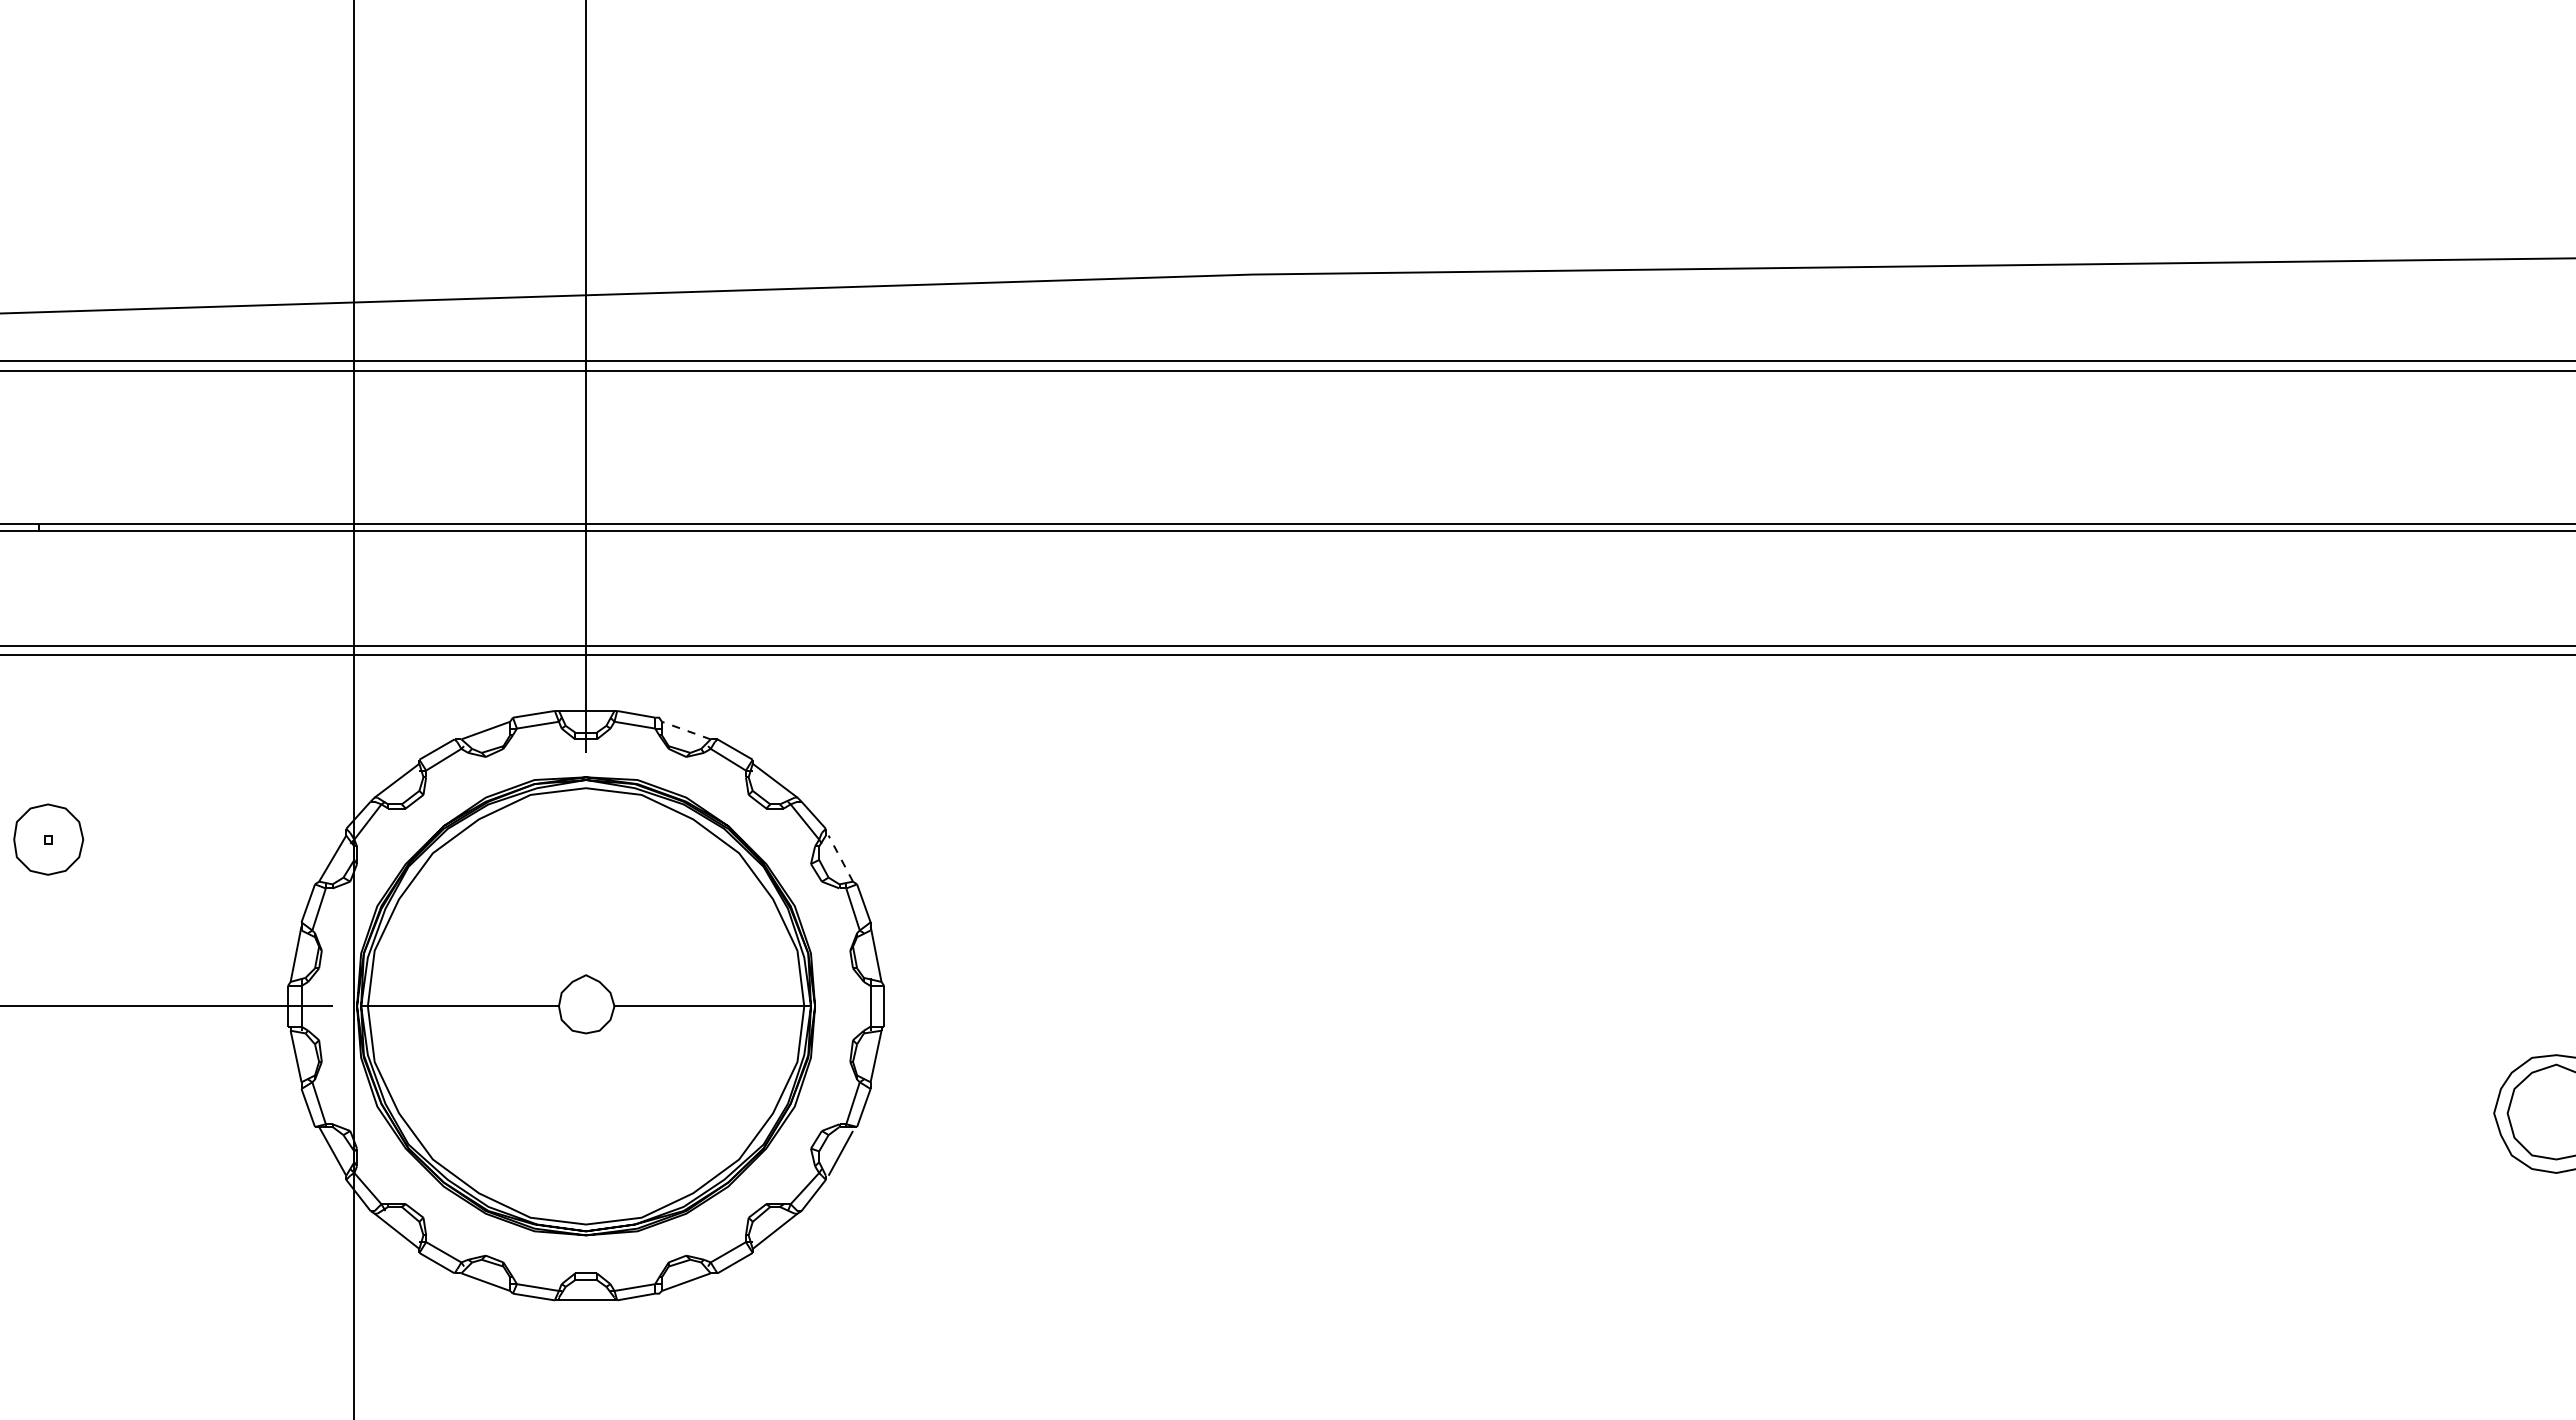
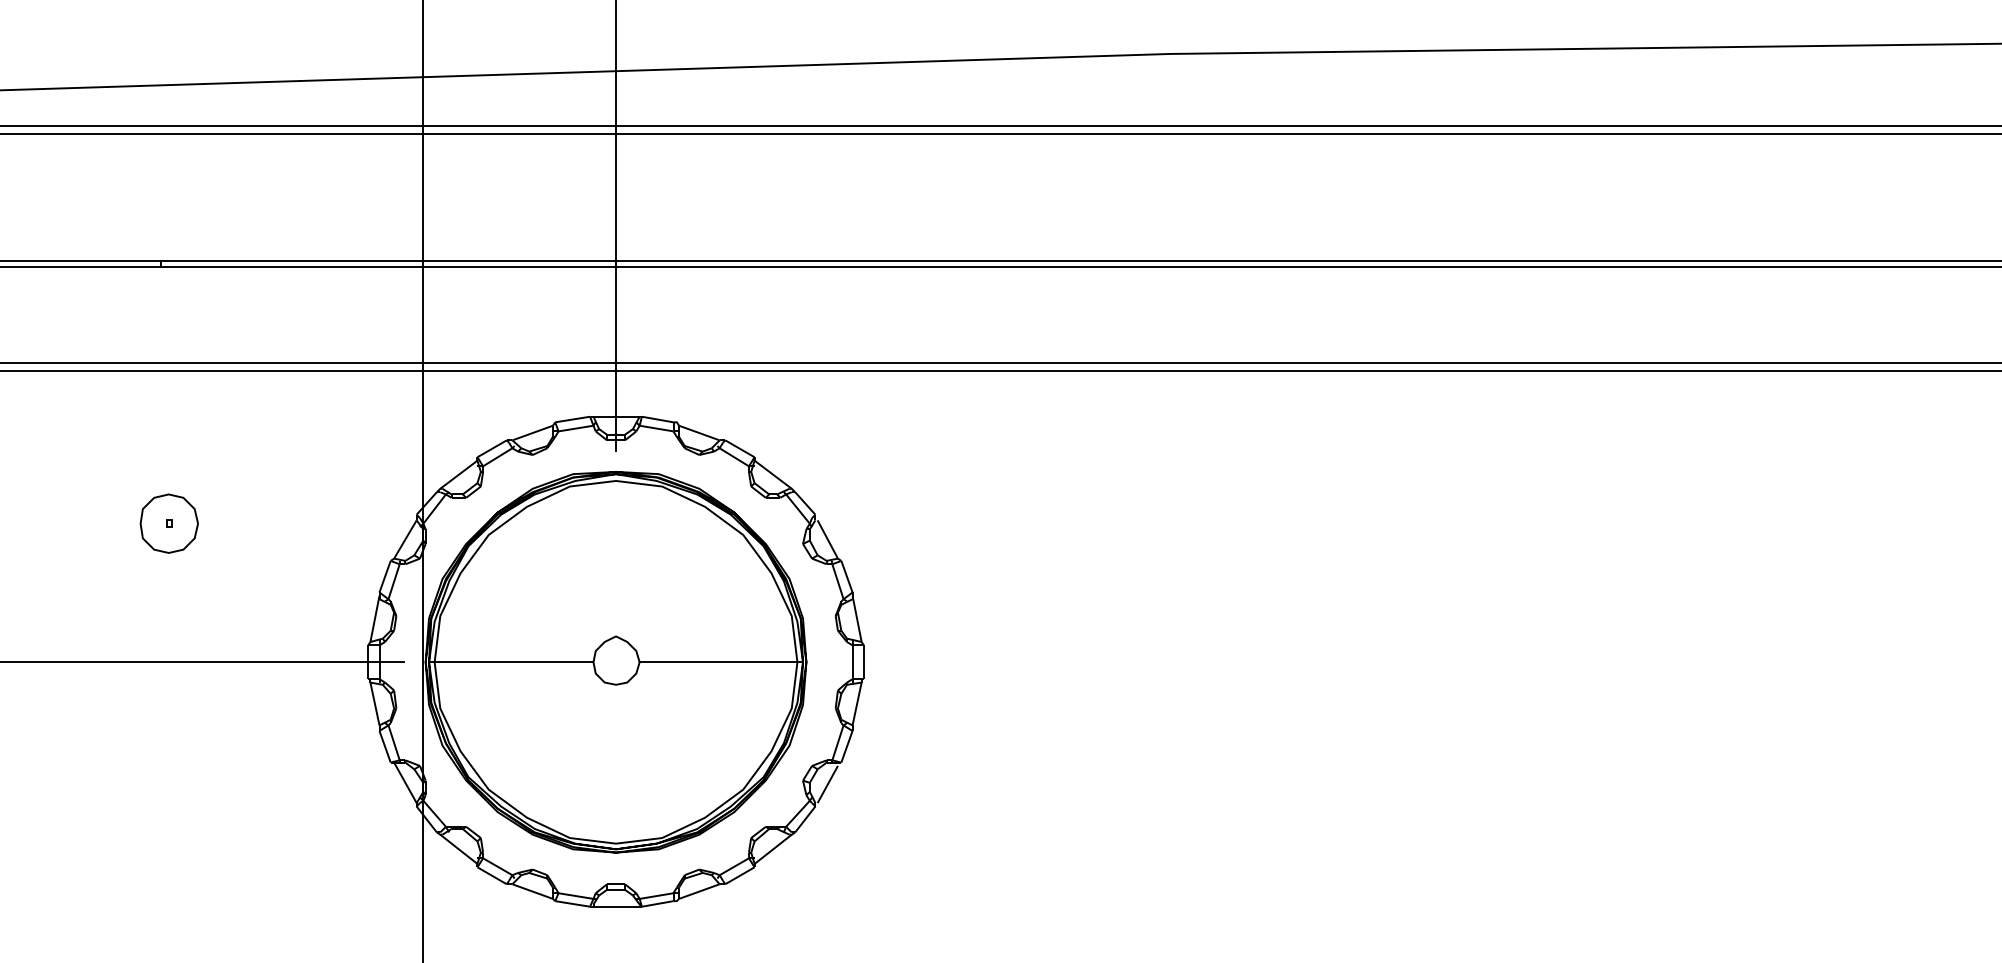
line: (686, 730) -> (699, 432), dashed -> solid
line: (840, 858) -> (827, 539), dashed -> solid

